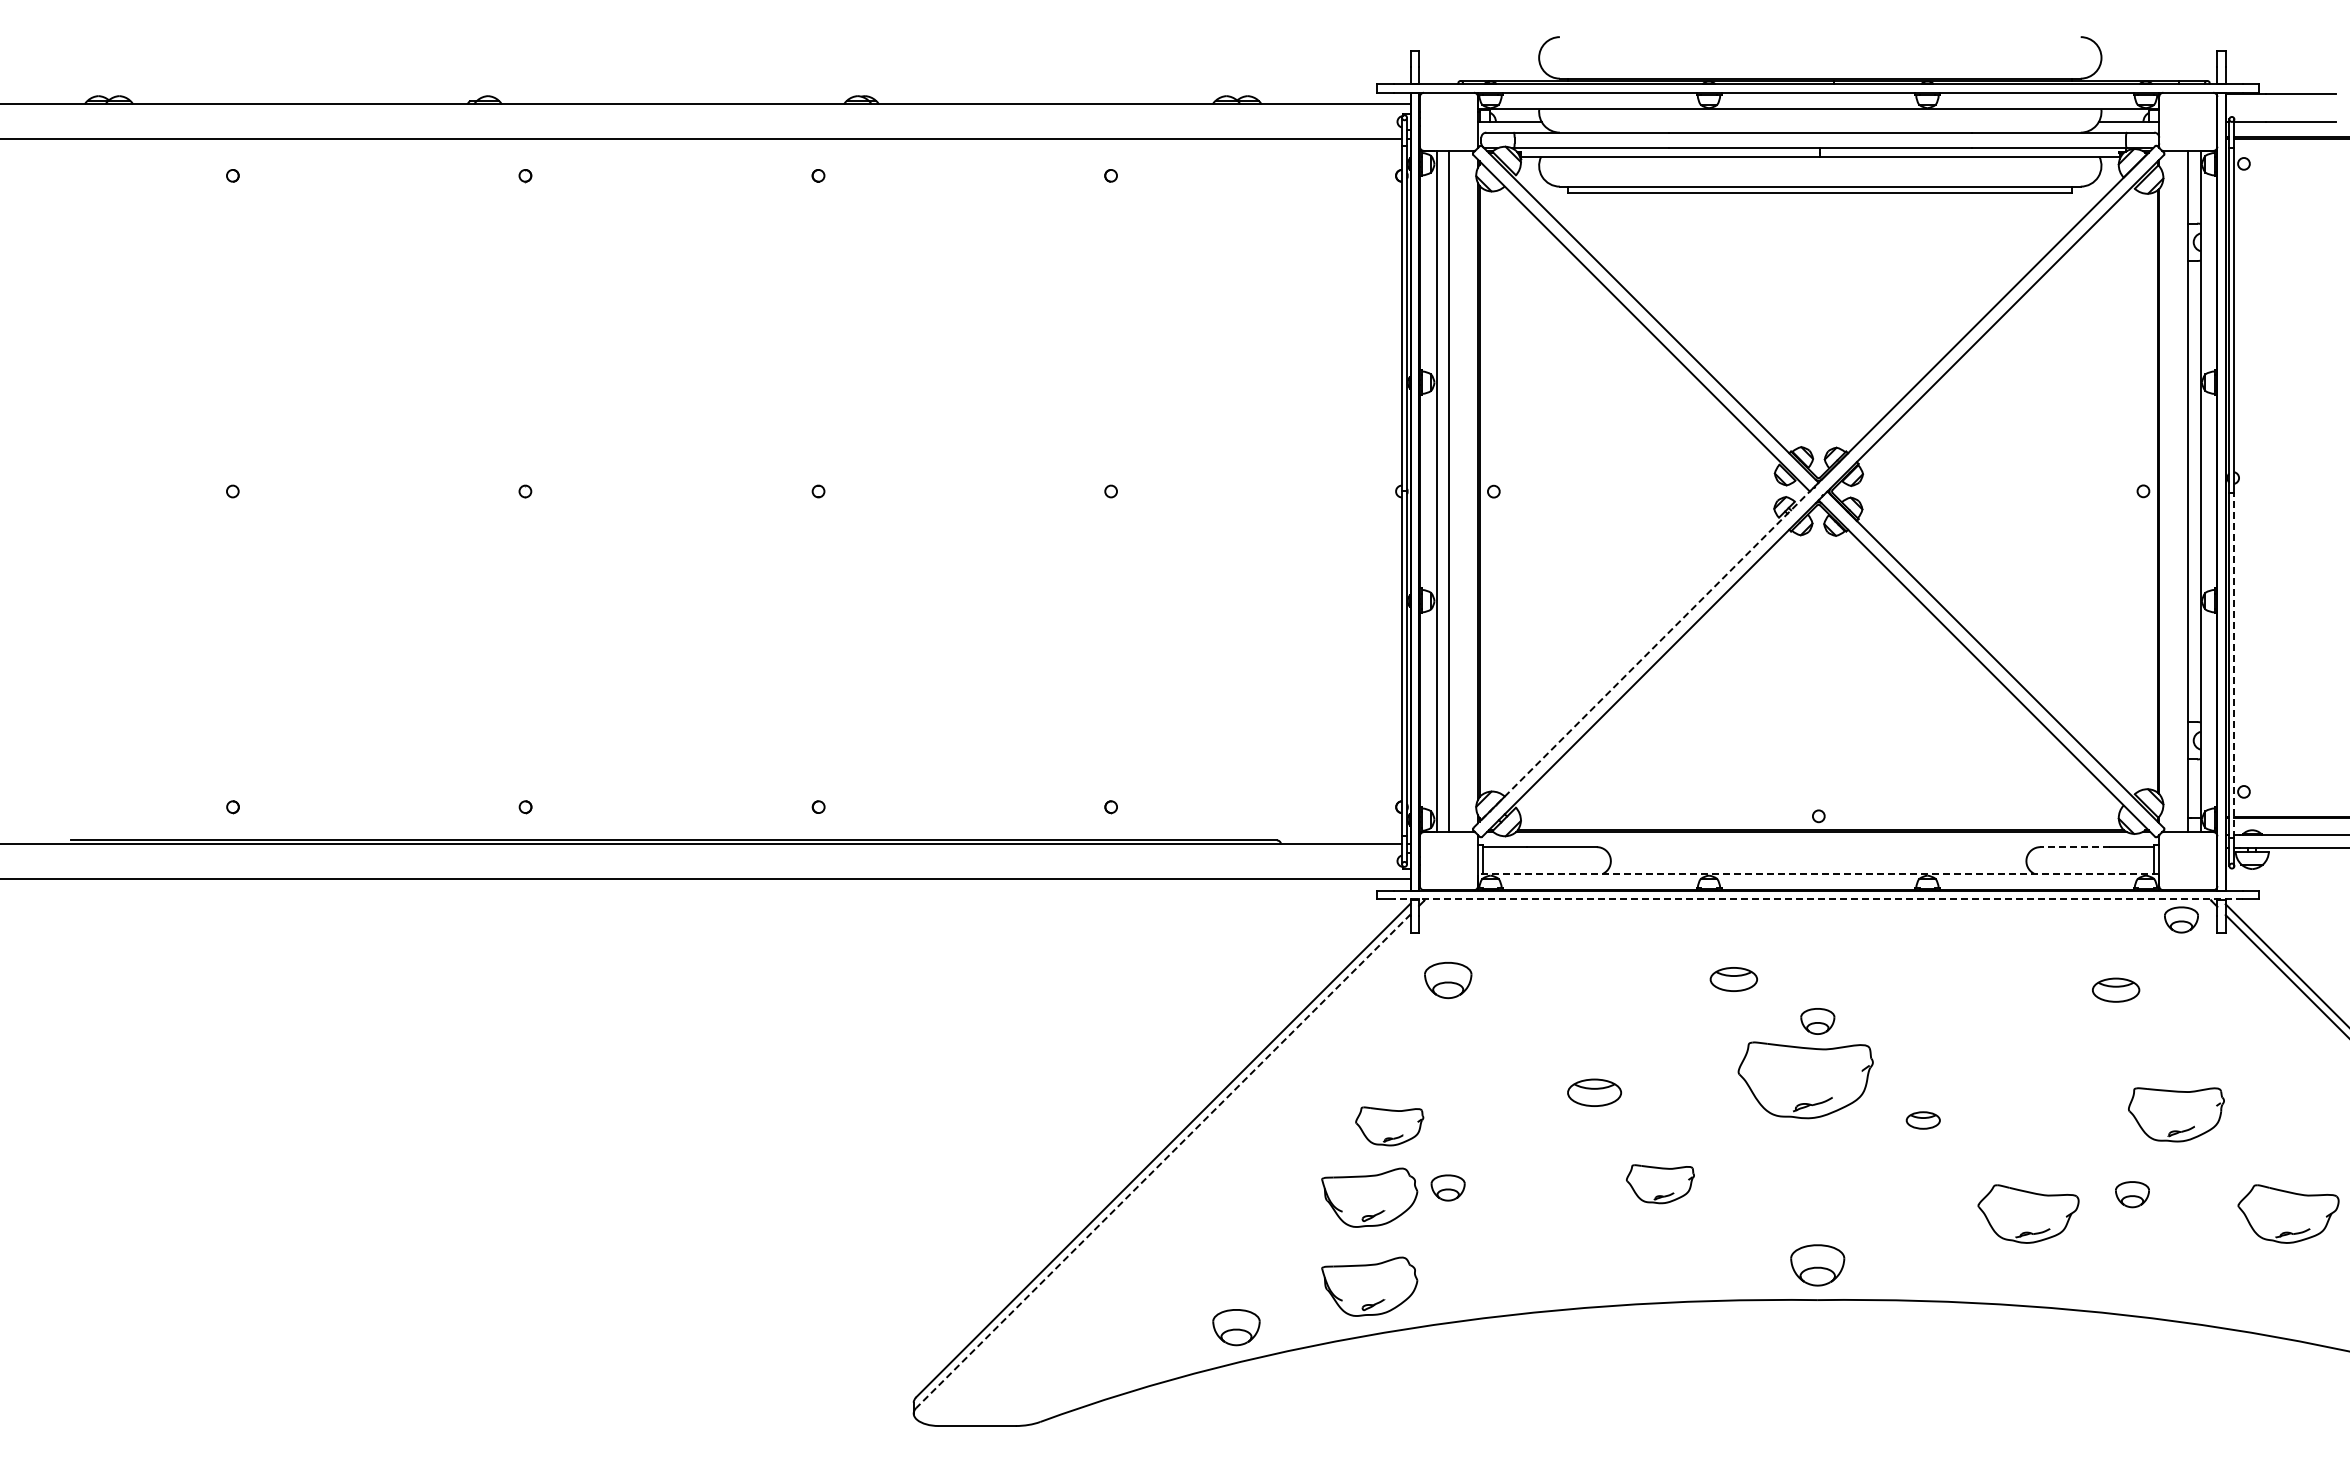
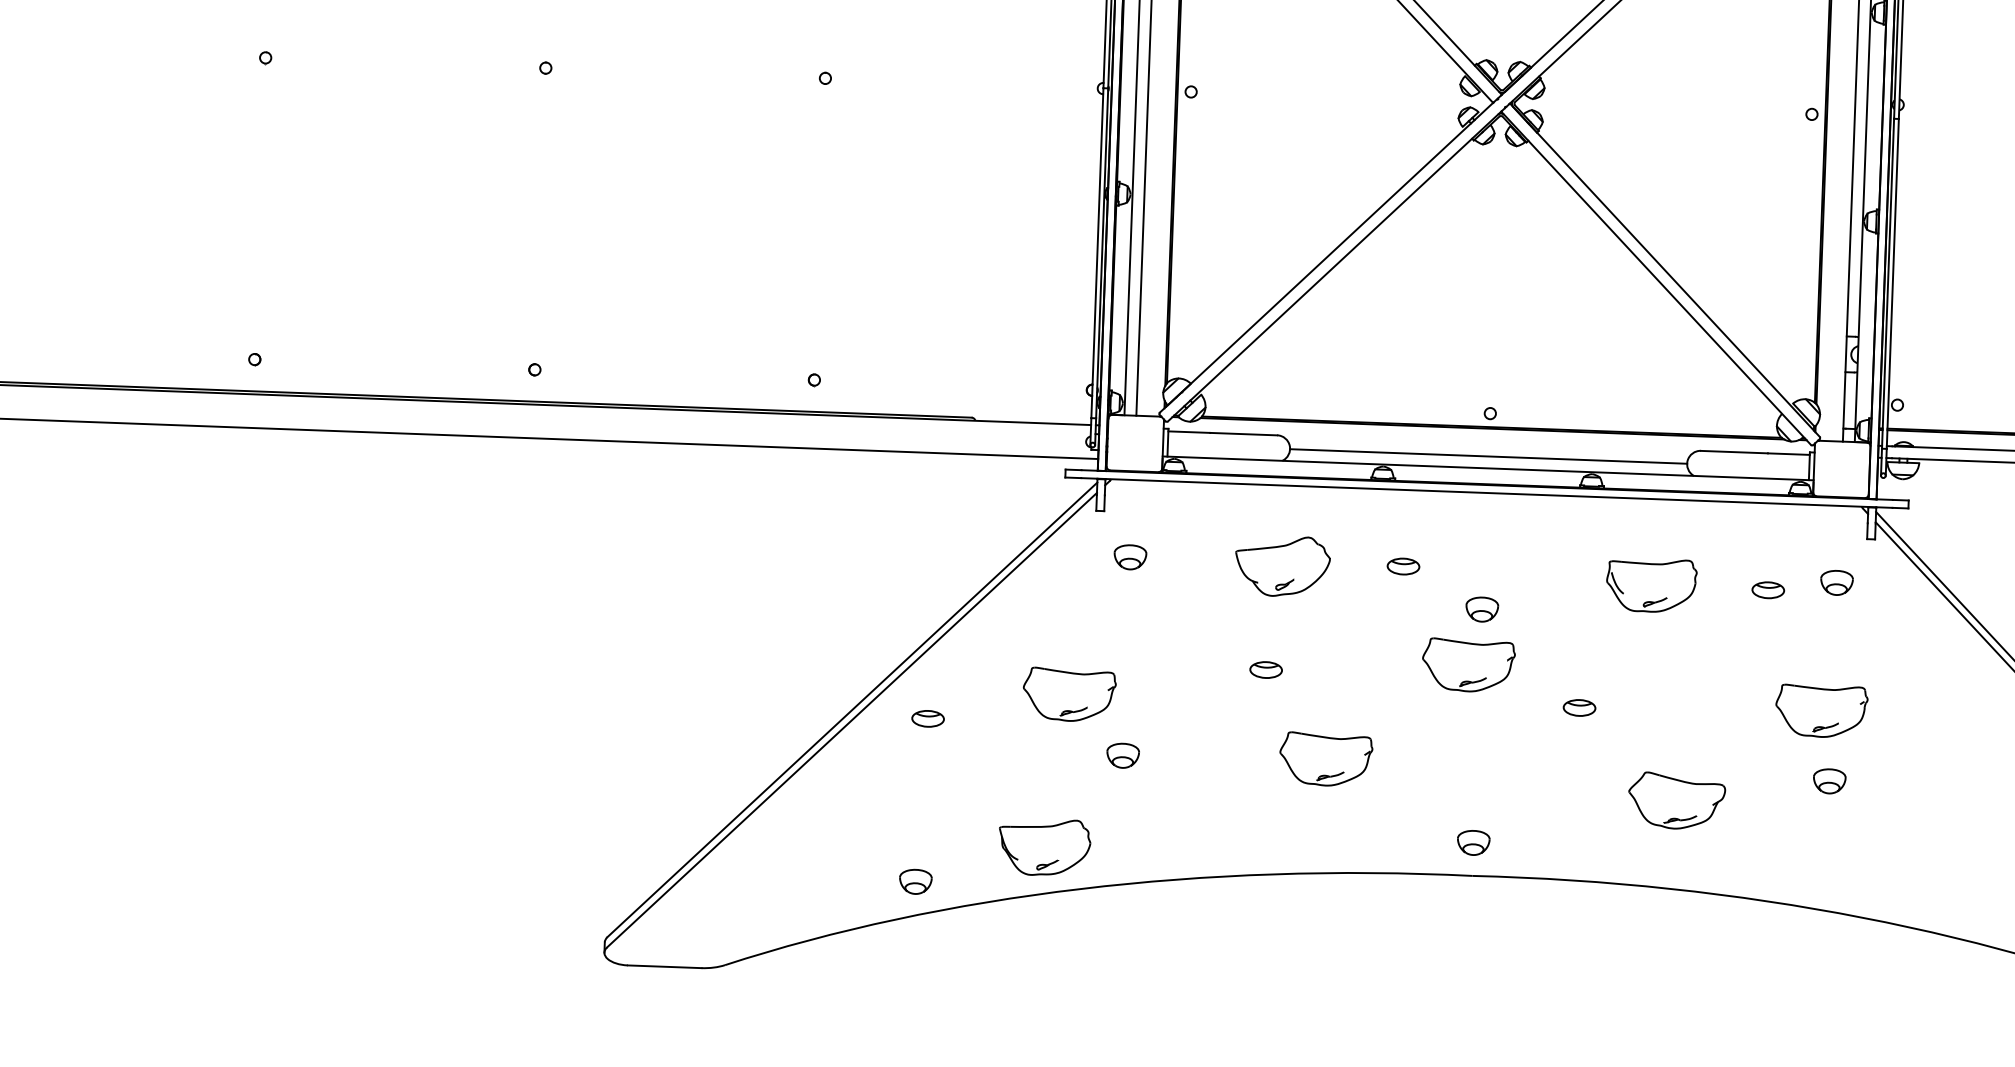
line: (1641, 659) -> (1326, 257), dashed -> solid
line: (2234, 665) -> (1892, 284), dashed -> solid
line: (2075, 847) -> (1734, 452), dashed -> solid
line: (1818, 861) -> (1488, 456), added
line: (1818, 873) -> (1488, 468), dashed -> solid
line: (1817, 899) -> (1486, 493), dashed -> solid
part: (2181, 919) -> (1836, 582), moved
part: (1447, 979) -> (1129, 556), size x0.71
part: (1733, 979) -> (1403, 566), size x0.71
part: (1607, 983) -> (1282, 565), added
part: (1993, 989) -> (1651, 585), added
part: (2115, 990) -> (1767, 590), size x0.71
part: (1805, 1080) -> (1468, 665), size x0.71
part: (1593, 1092) -> (1265, 669), size x0.62
part: (1389, 1126) -> (1069, 694), size x1.43
part: (1242, 1156) -> (927, 718), added
line: (1163, 1161) -> (851, 720), dashed -> solid
part: (1660, 1184) -> (1326, 759), size x1.43
part: (2132, 1194) -> (1829, 781), moved
part: (1369, 1197) -> (1047, 762), removed
part: (2288, 1213) -> (1925, 809), removed
part: (1817, 1265) -> (1473, 842), size x0.62
part: (1235, 1327) -> (914, 881), size x0.71

